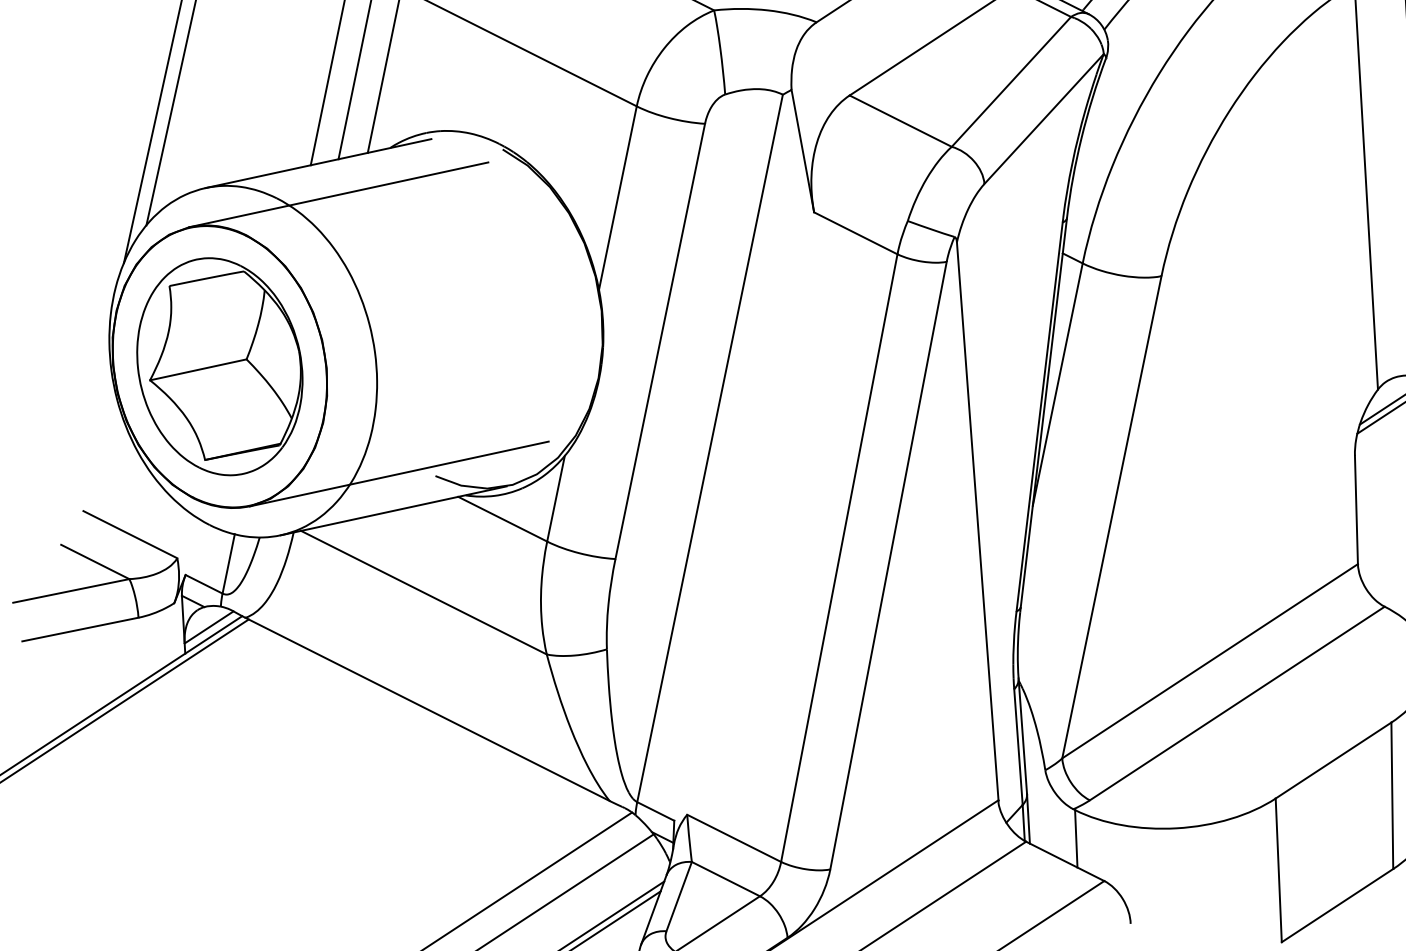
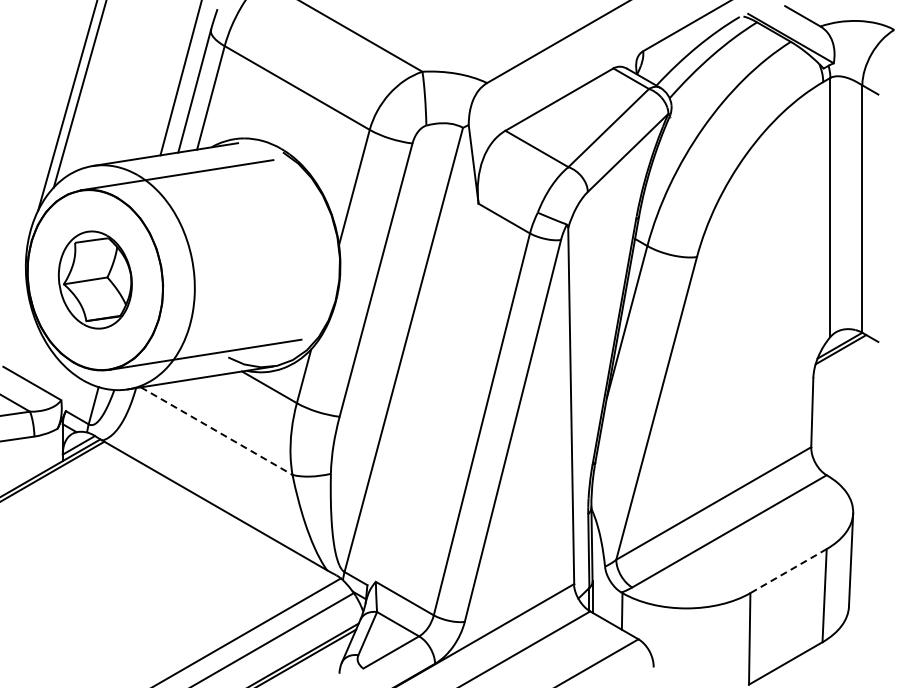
part: (220, 365) -> (95, 279), size x0.7
line: (423, 593) -> (216, 431), solid -> dashed
line: (1333, 761) -> (788, 571), solid -> dashed

